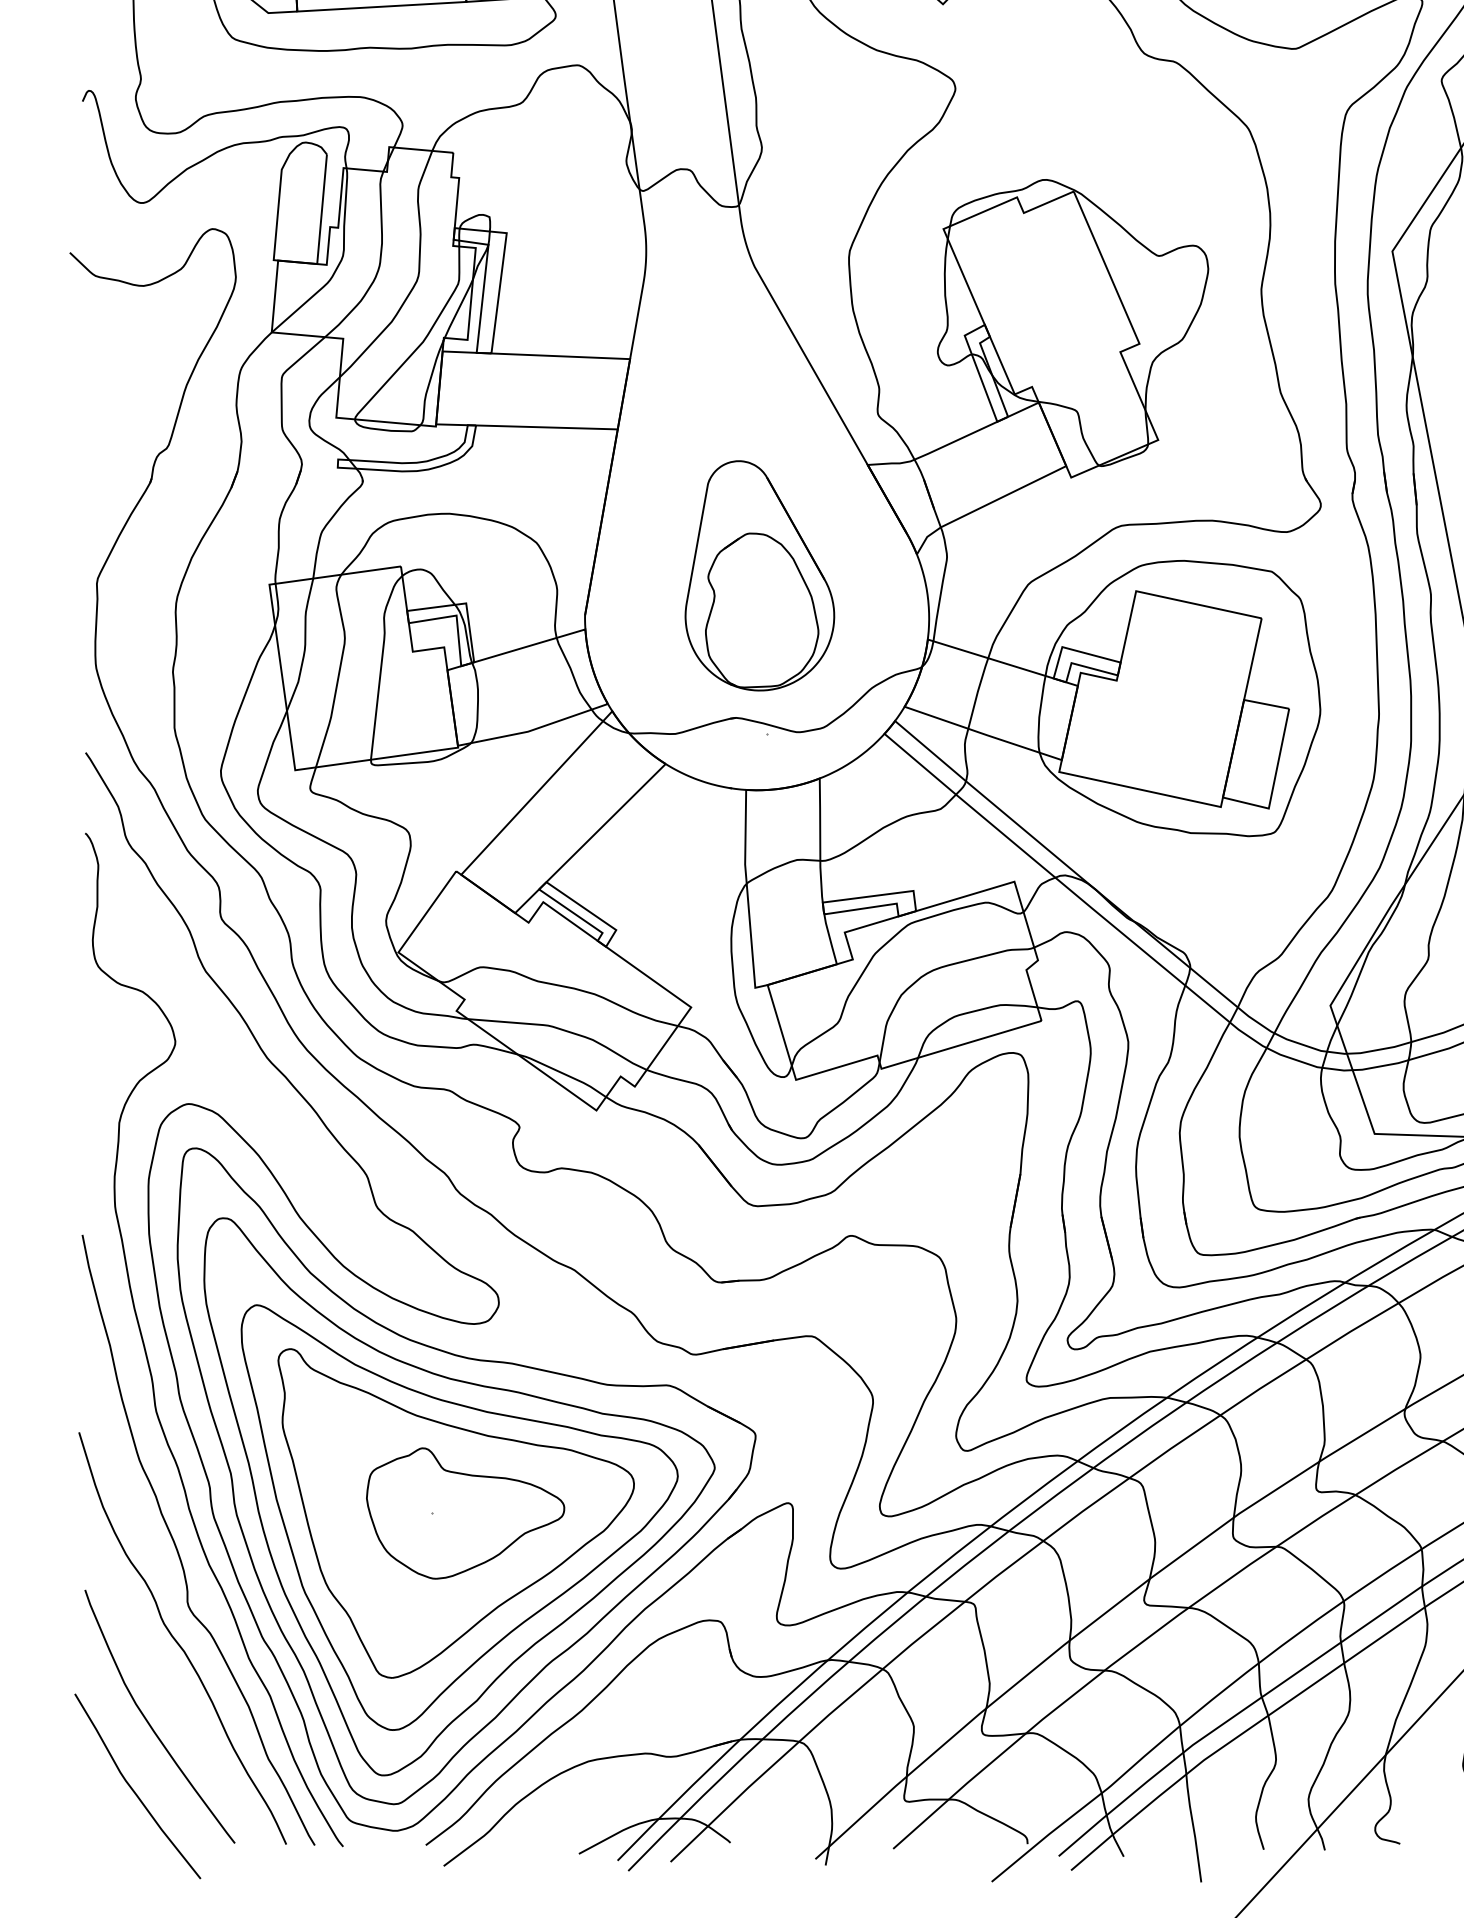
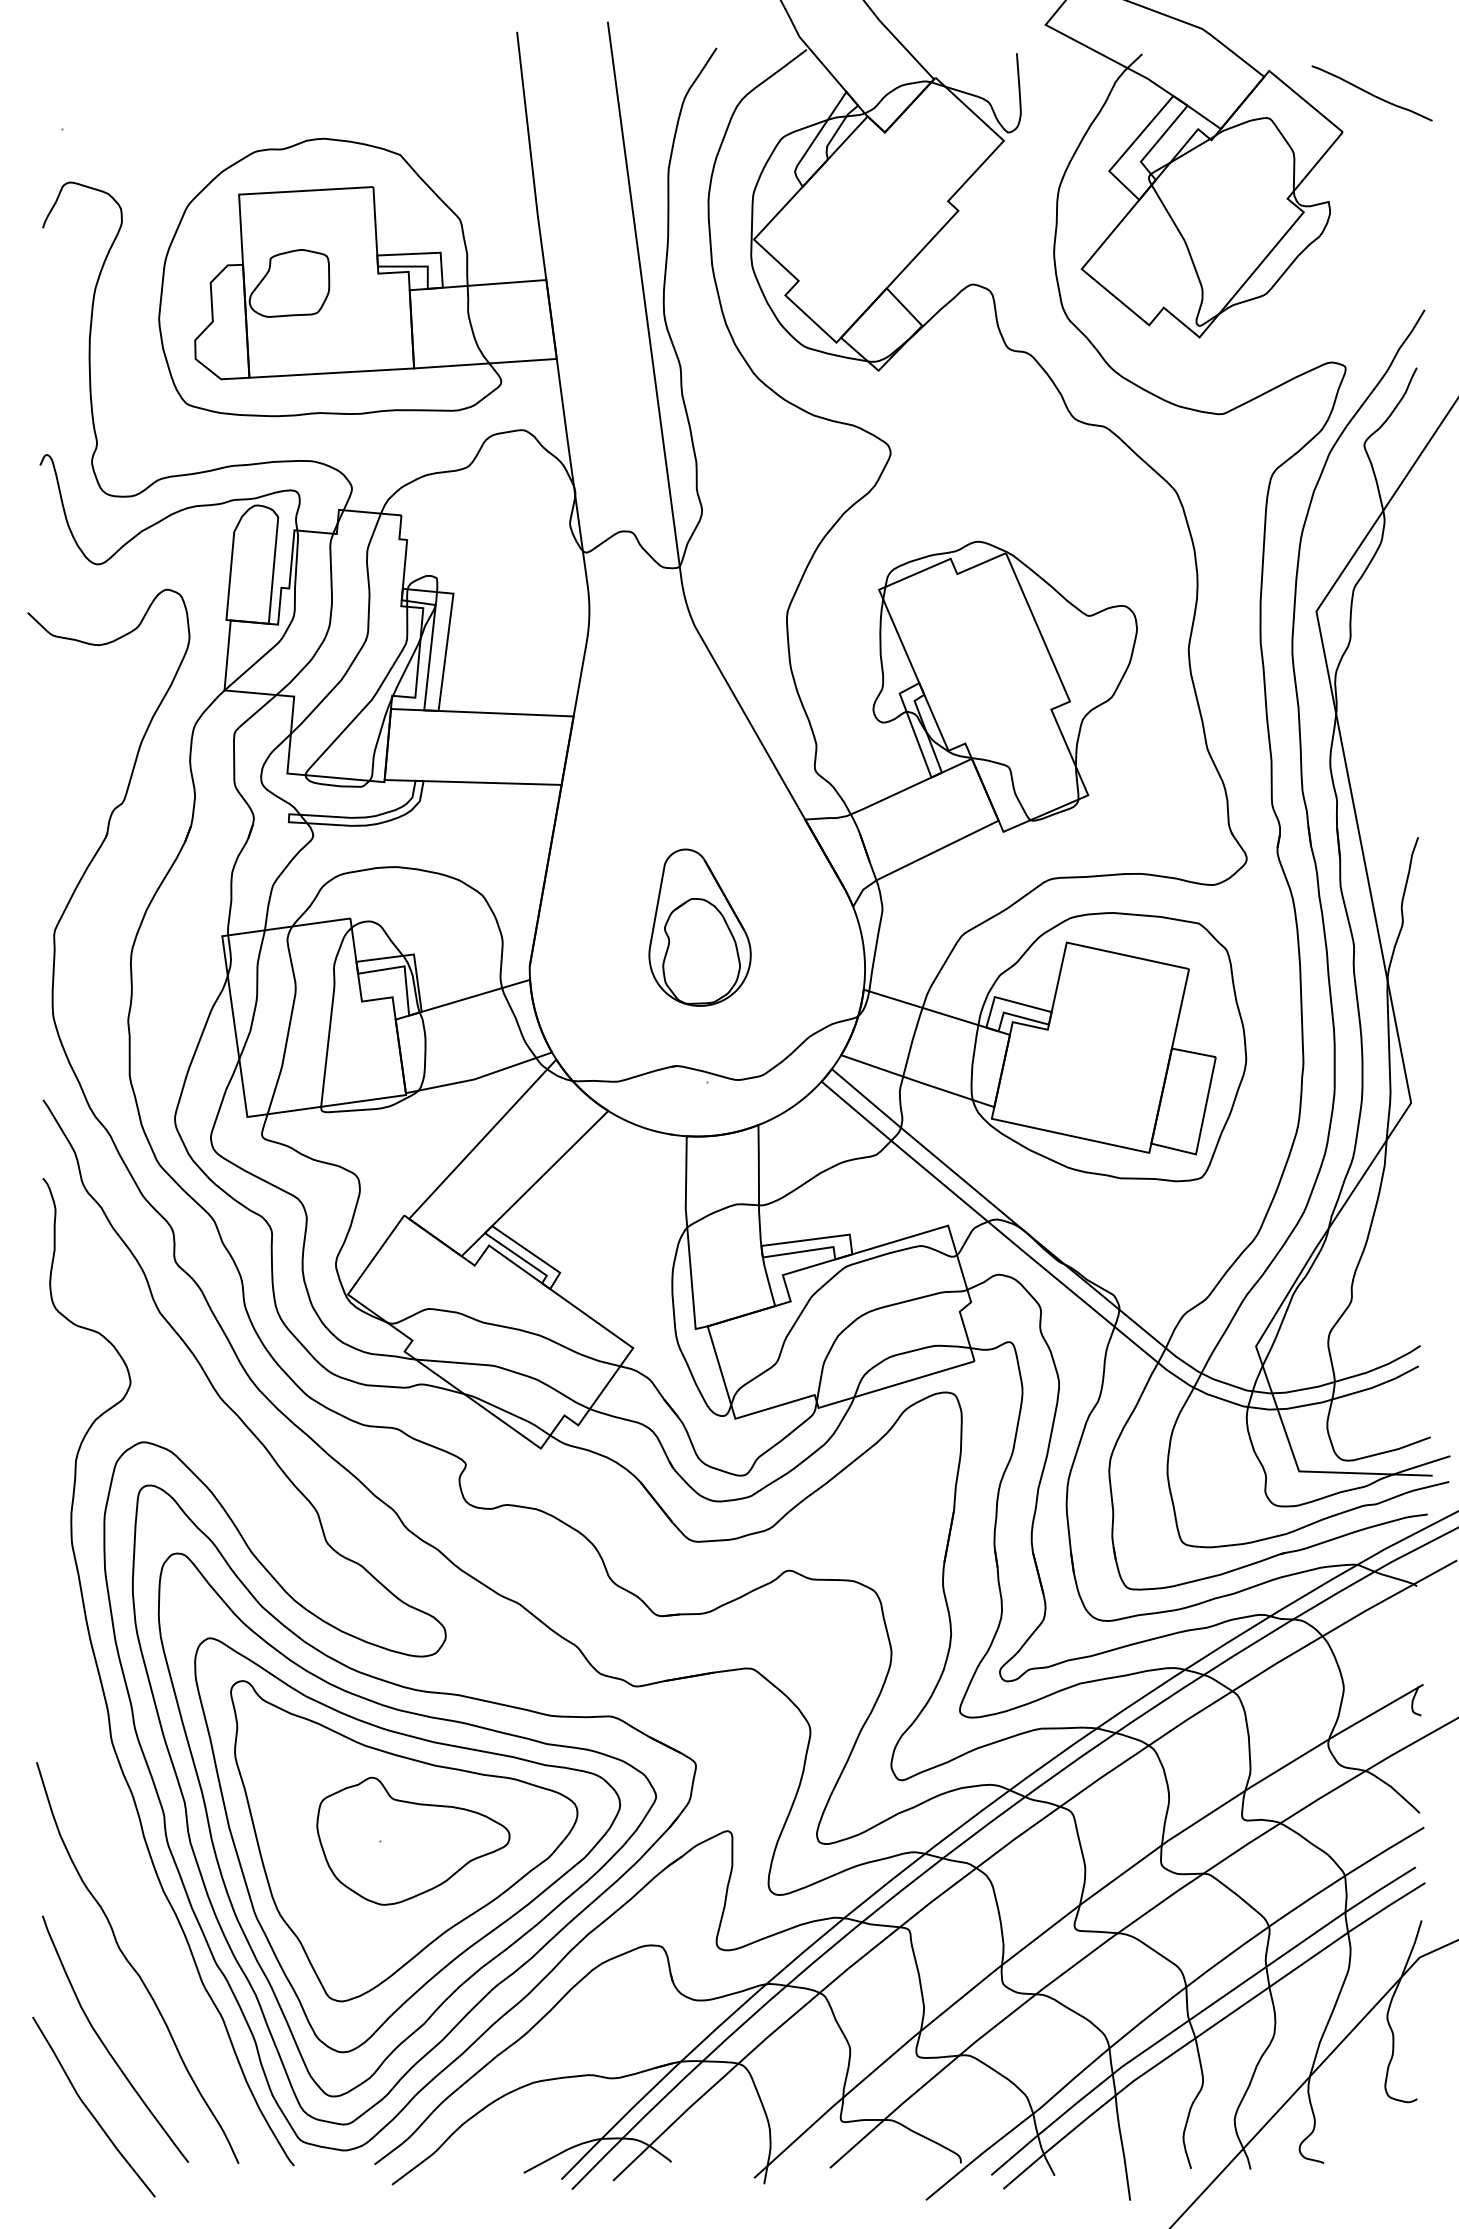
part: (759, 575) -> (699, 927), size x0.7
curve: (178, 1549) -> (133, 1876), removed

